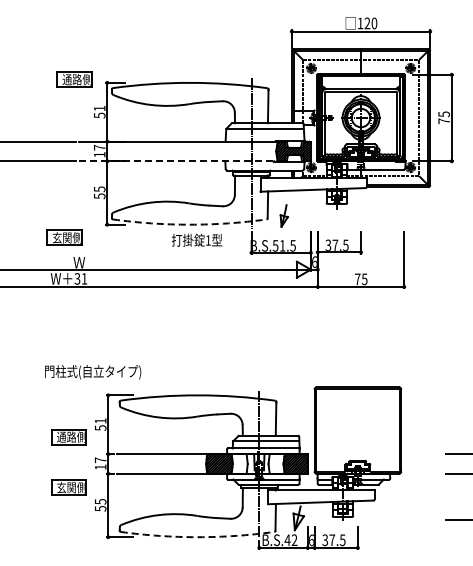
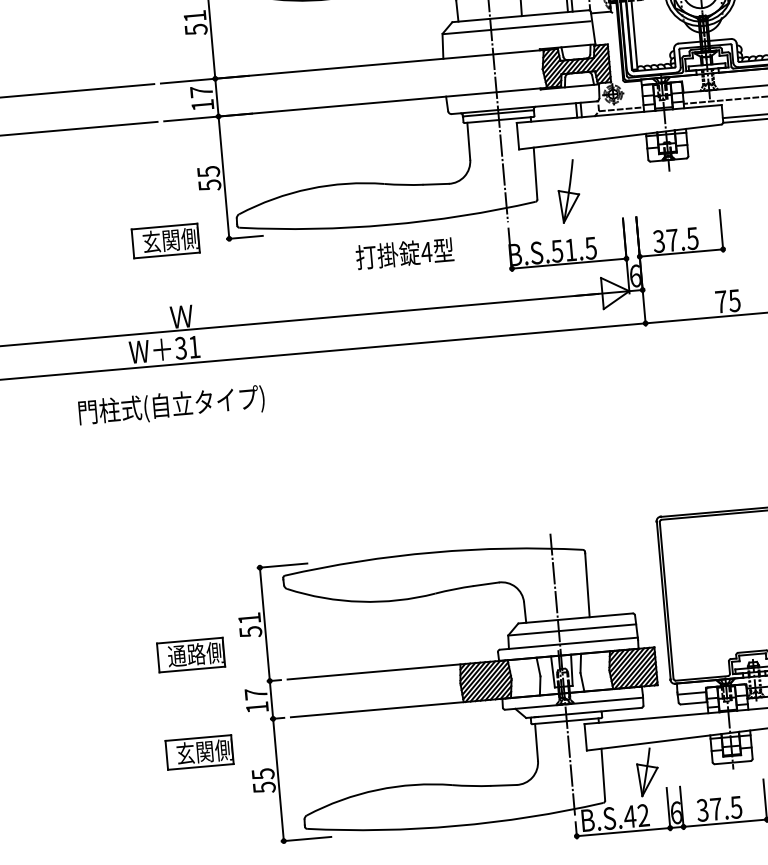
line: (182, 161) -> (363, 104), dashed -> solid
part: (284, 215) -> (569, 191), size x1.43
arc: (189, 224) -> (387, 224), dashed -> solid
part: (64, 237) -> (165, 240), moved
text: (208, 240) -> (427, 252), 1 -> 4
text: (93, 372) -> (172, 406), moved
arc: (197, 537) -> (455, 826), dashed -> solid

